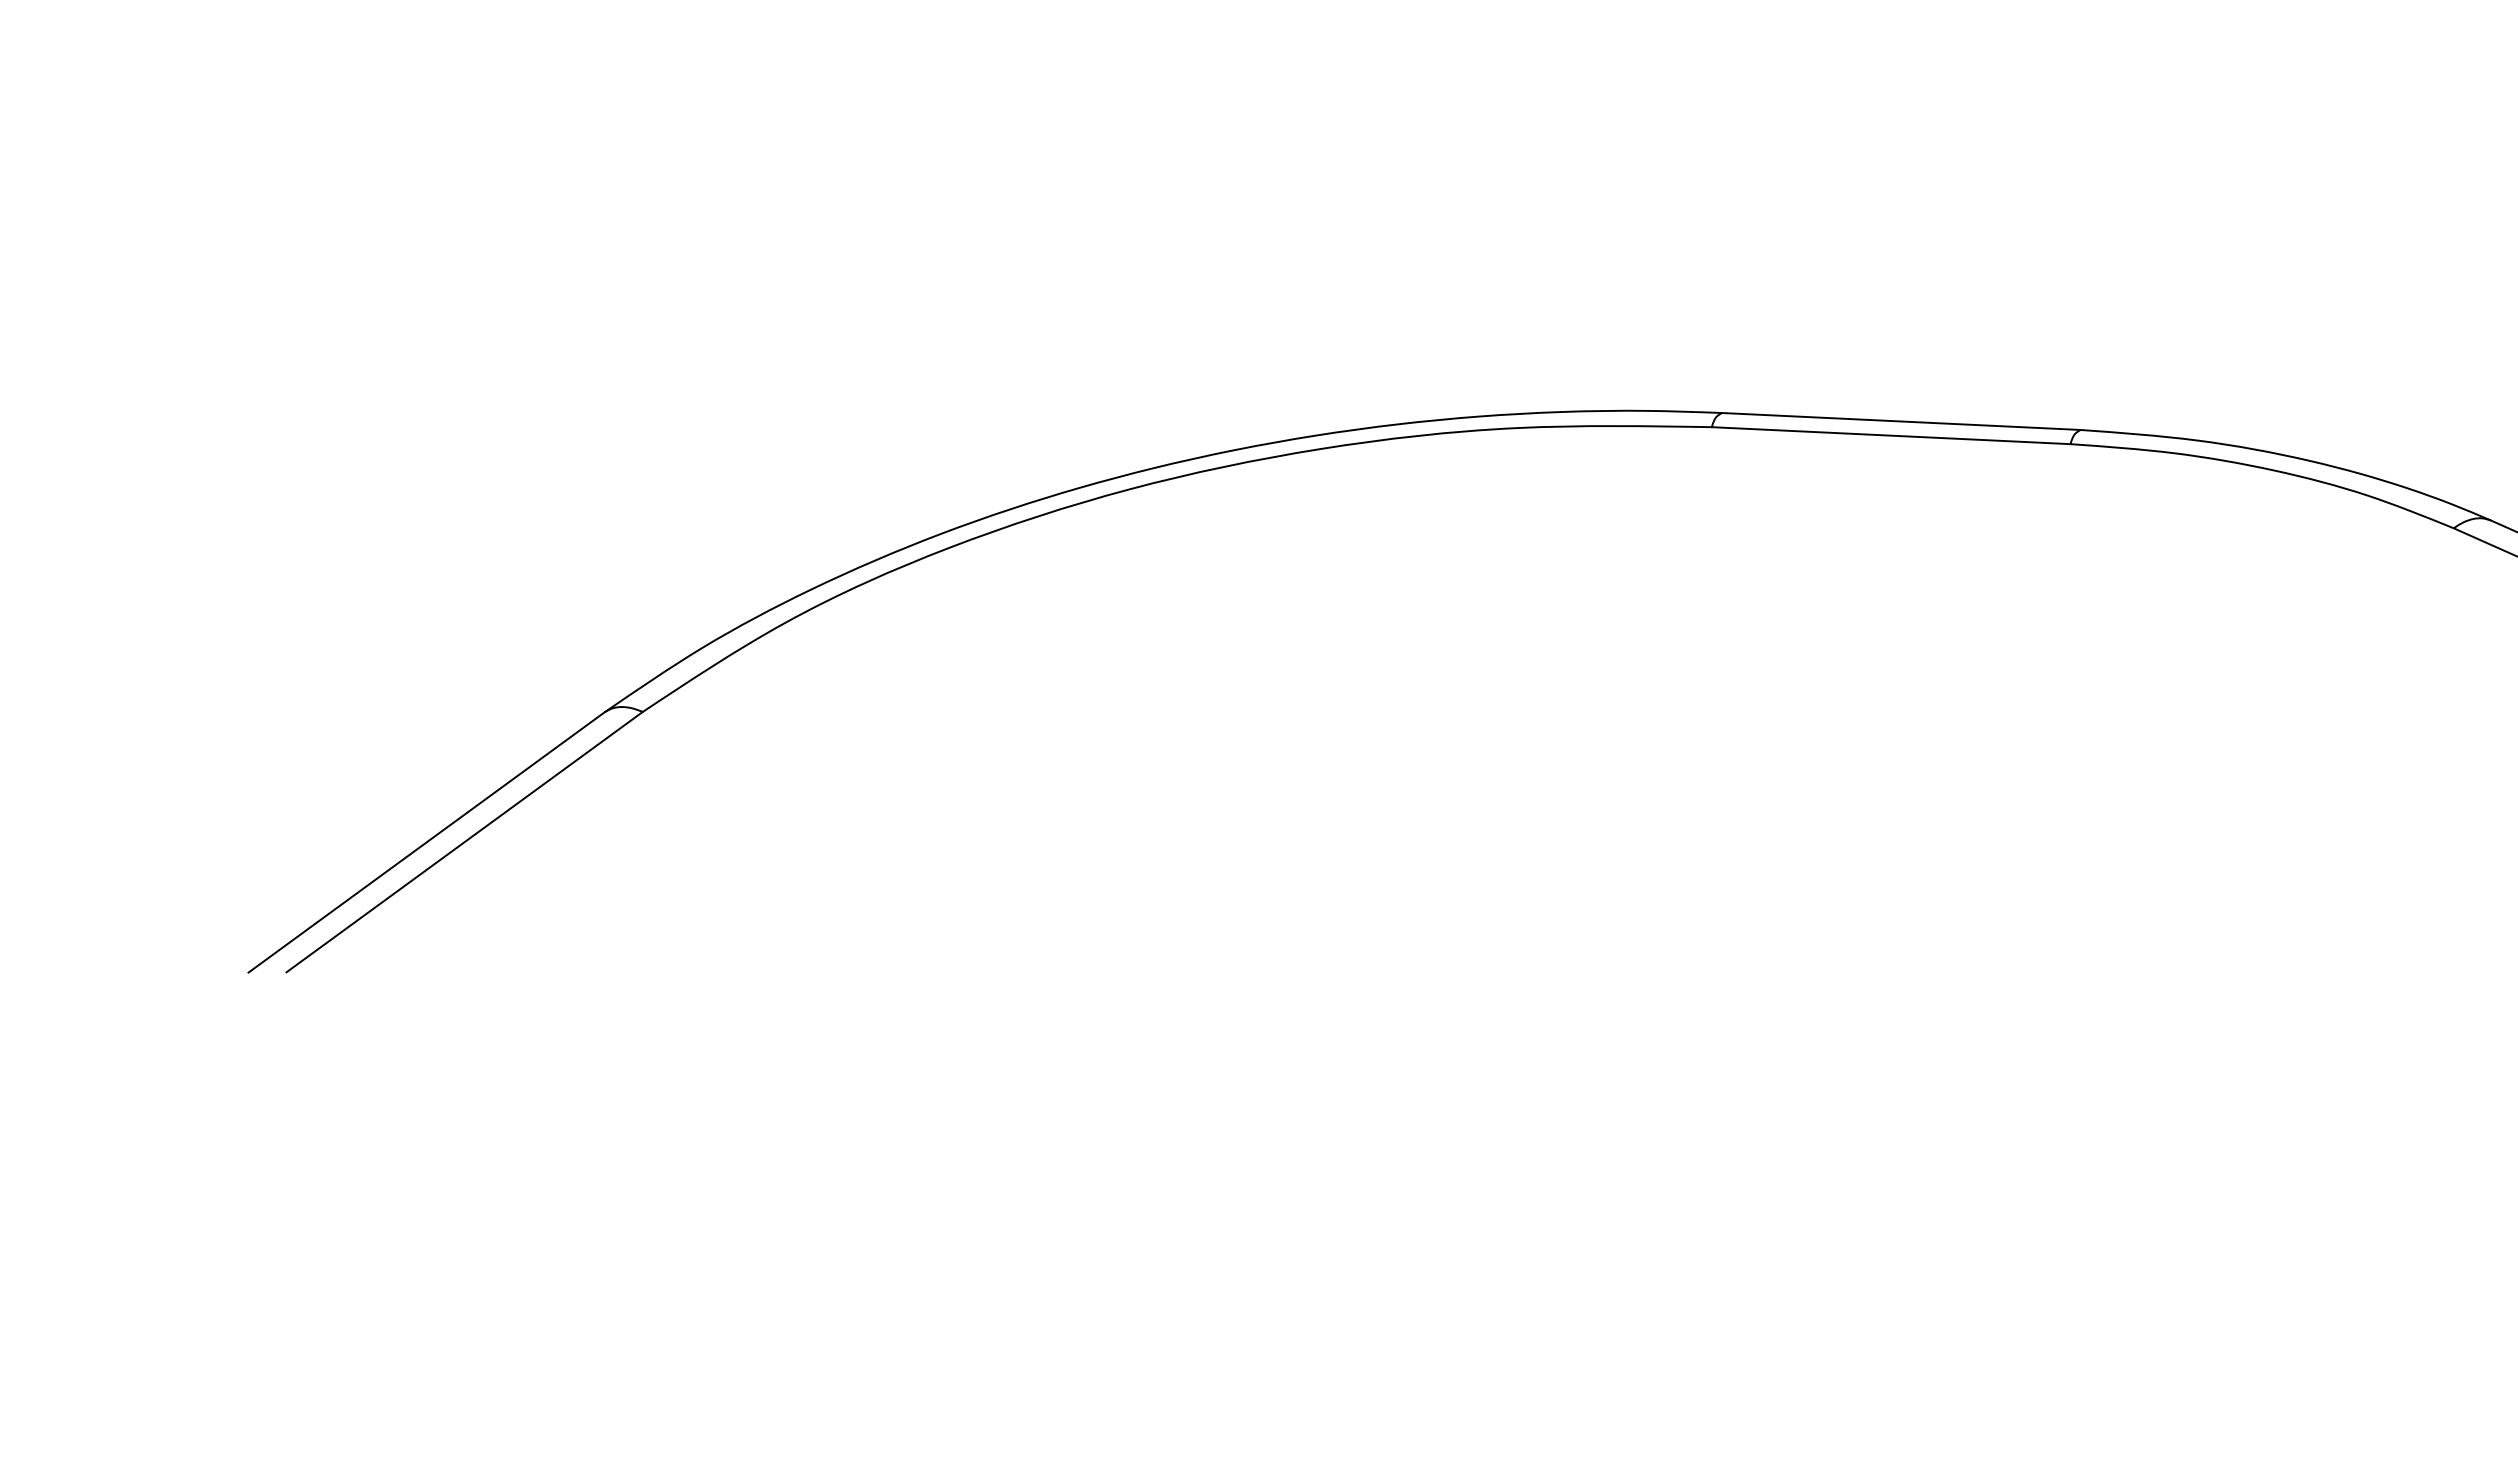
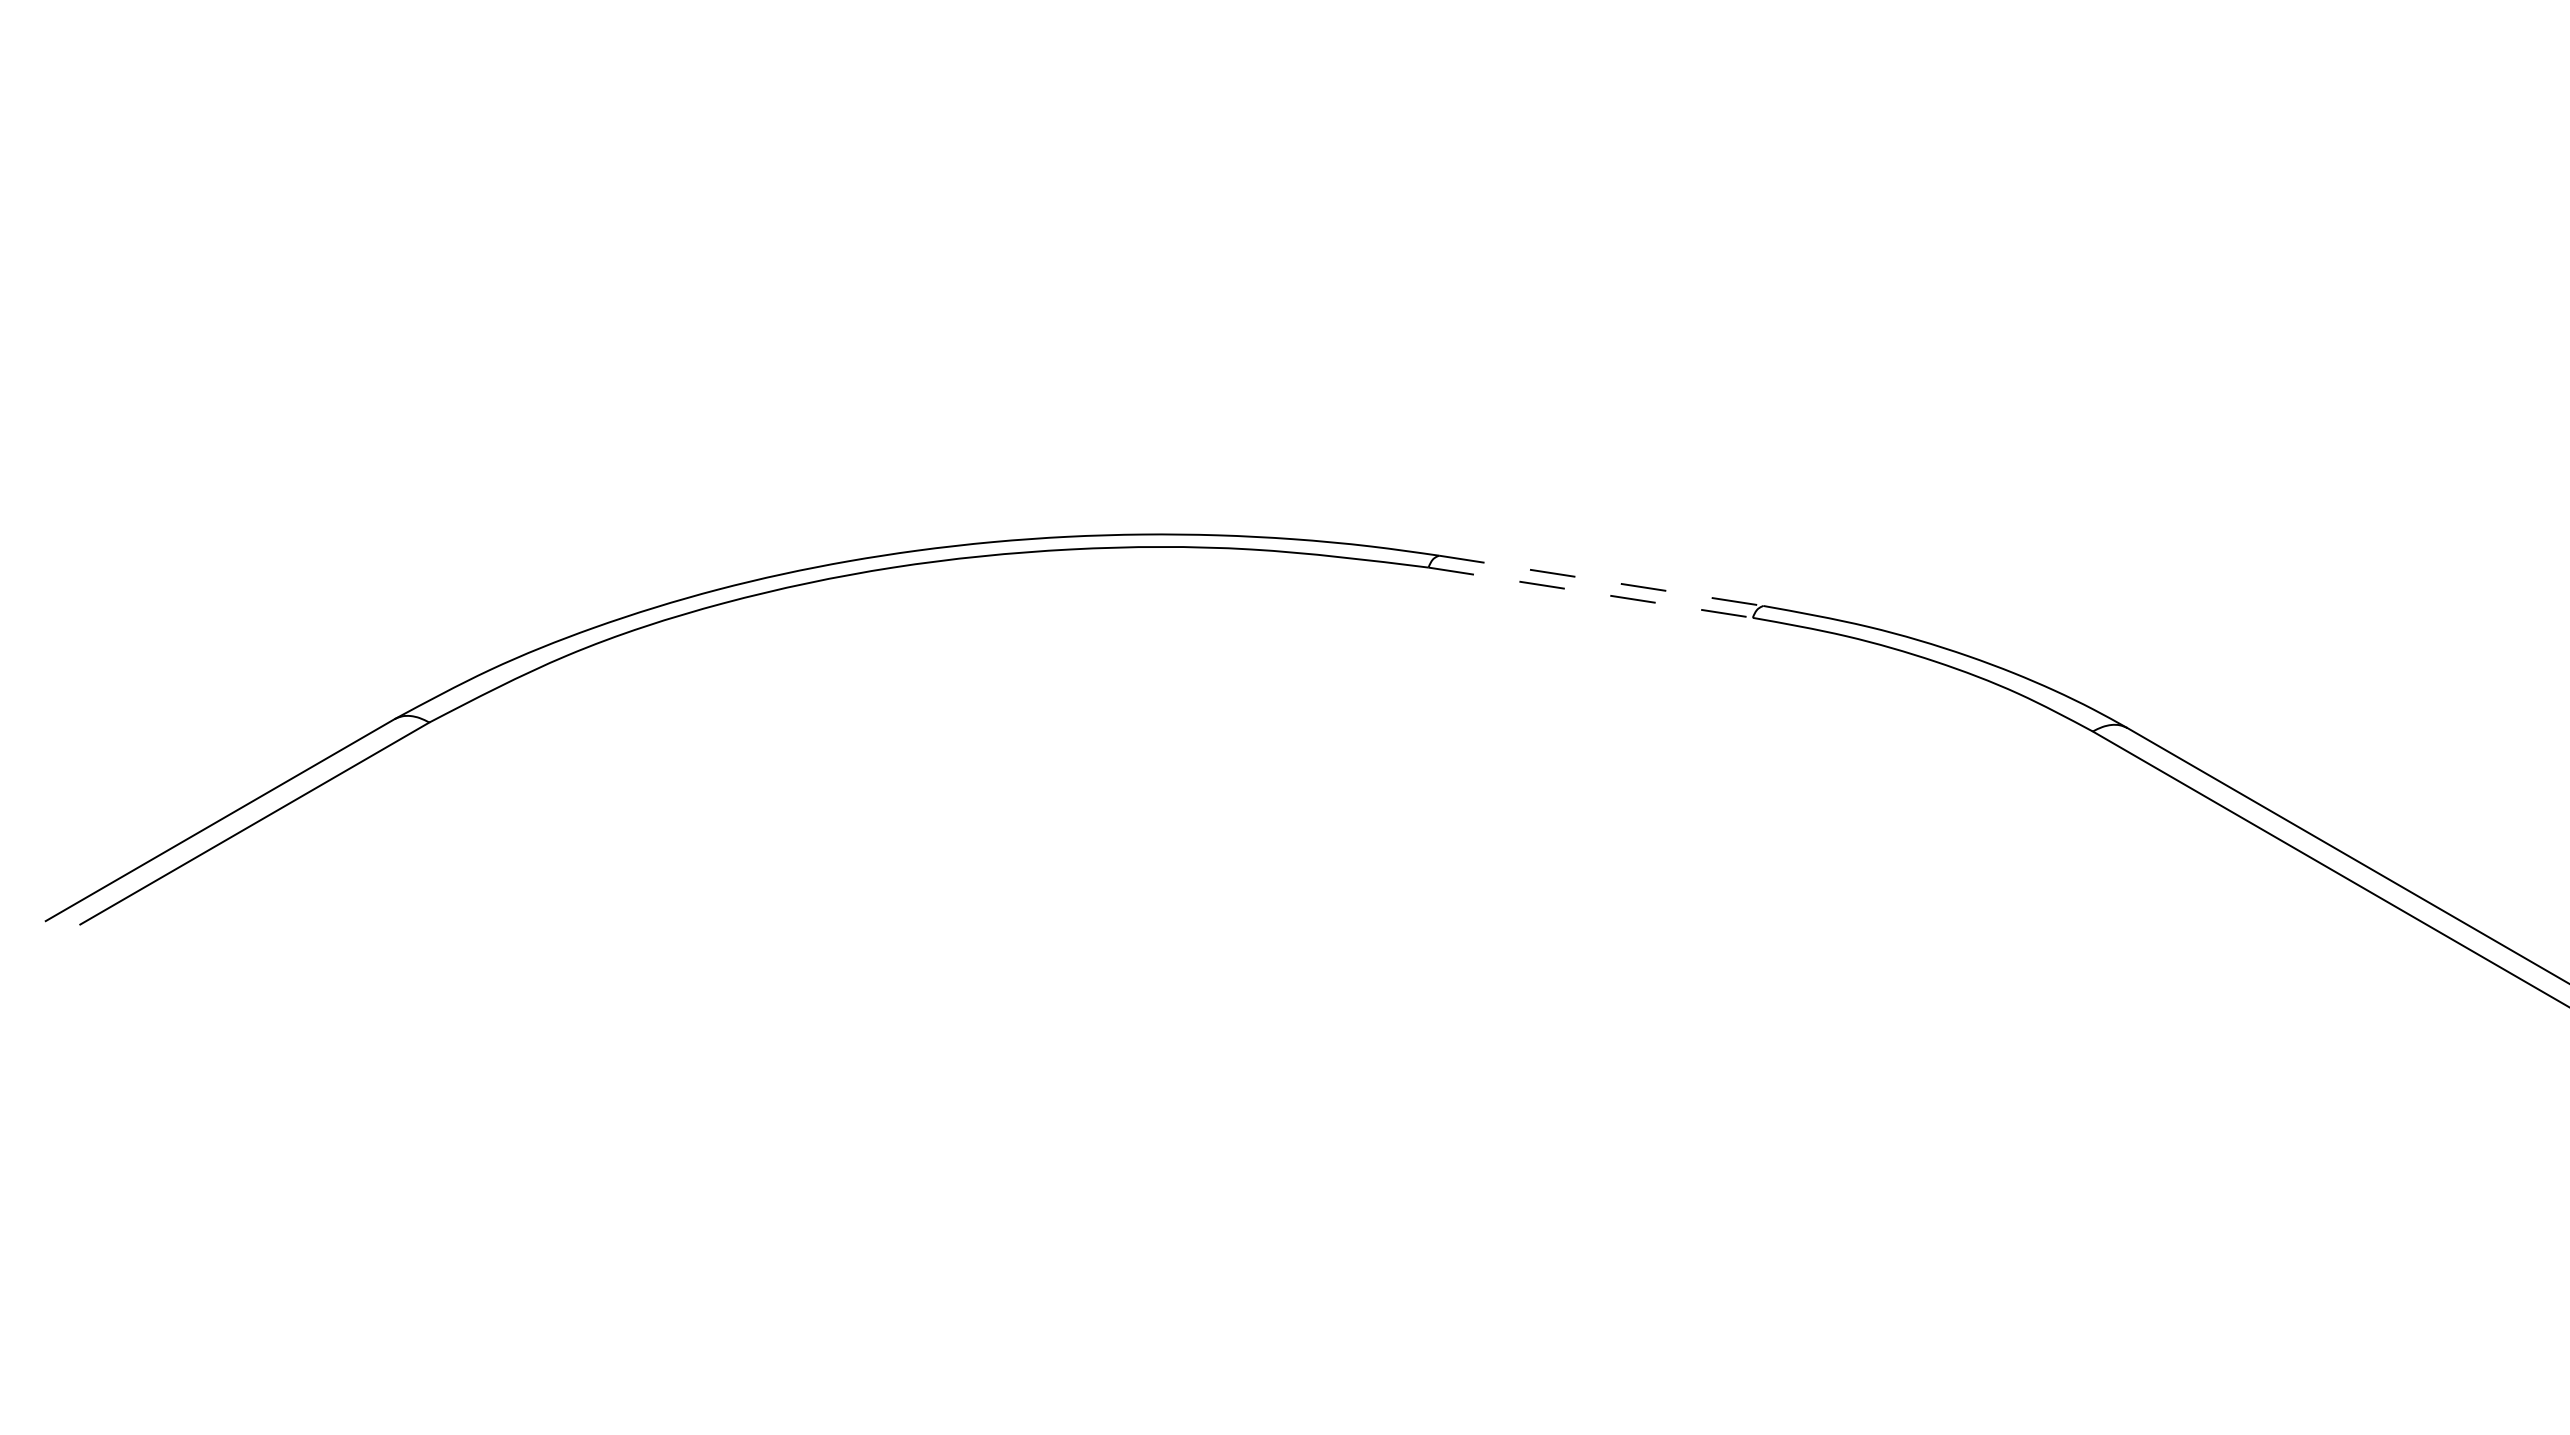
line: (1901, 421) -> (1601, 580), solid -> dashed
line: (1892, 435) -> (1591, 592), solid -> dashed

